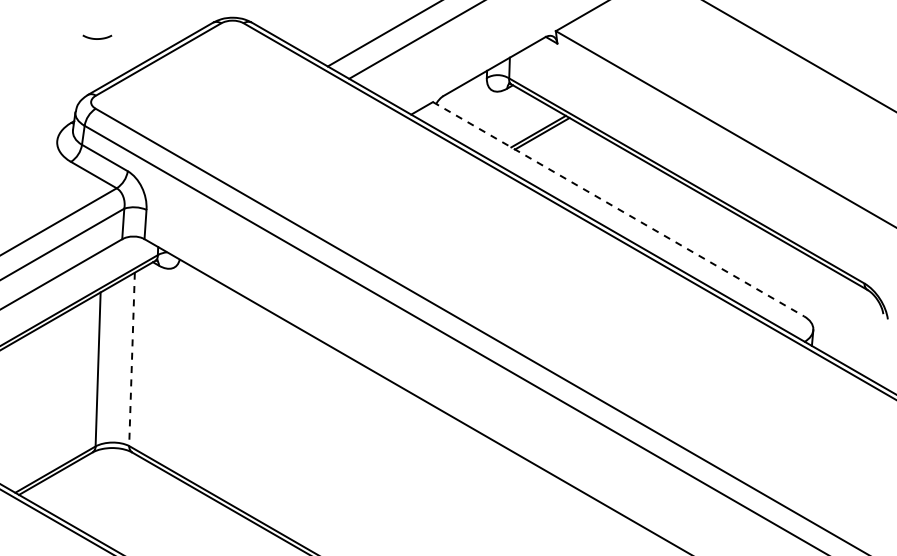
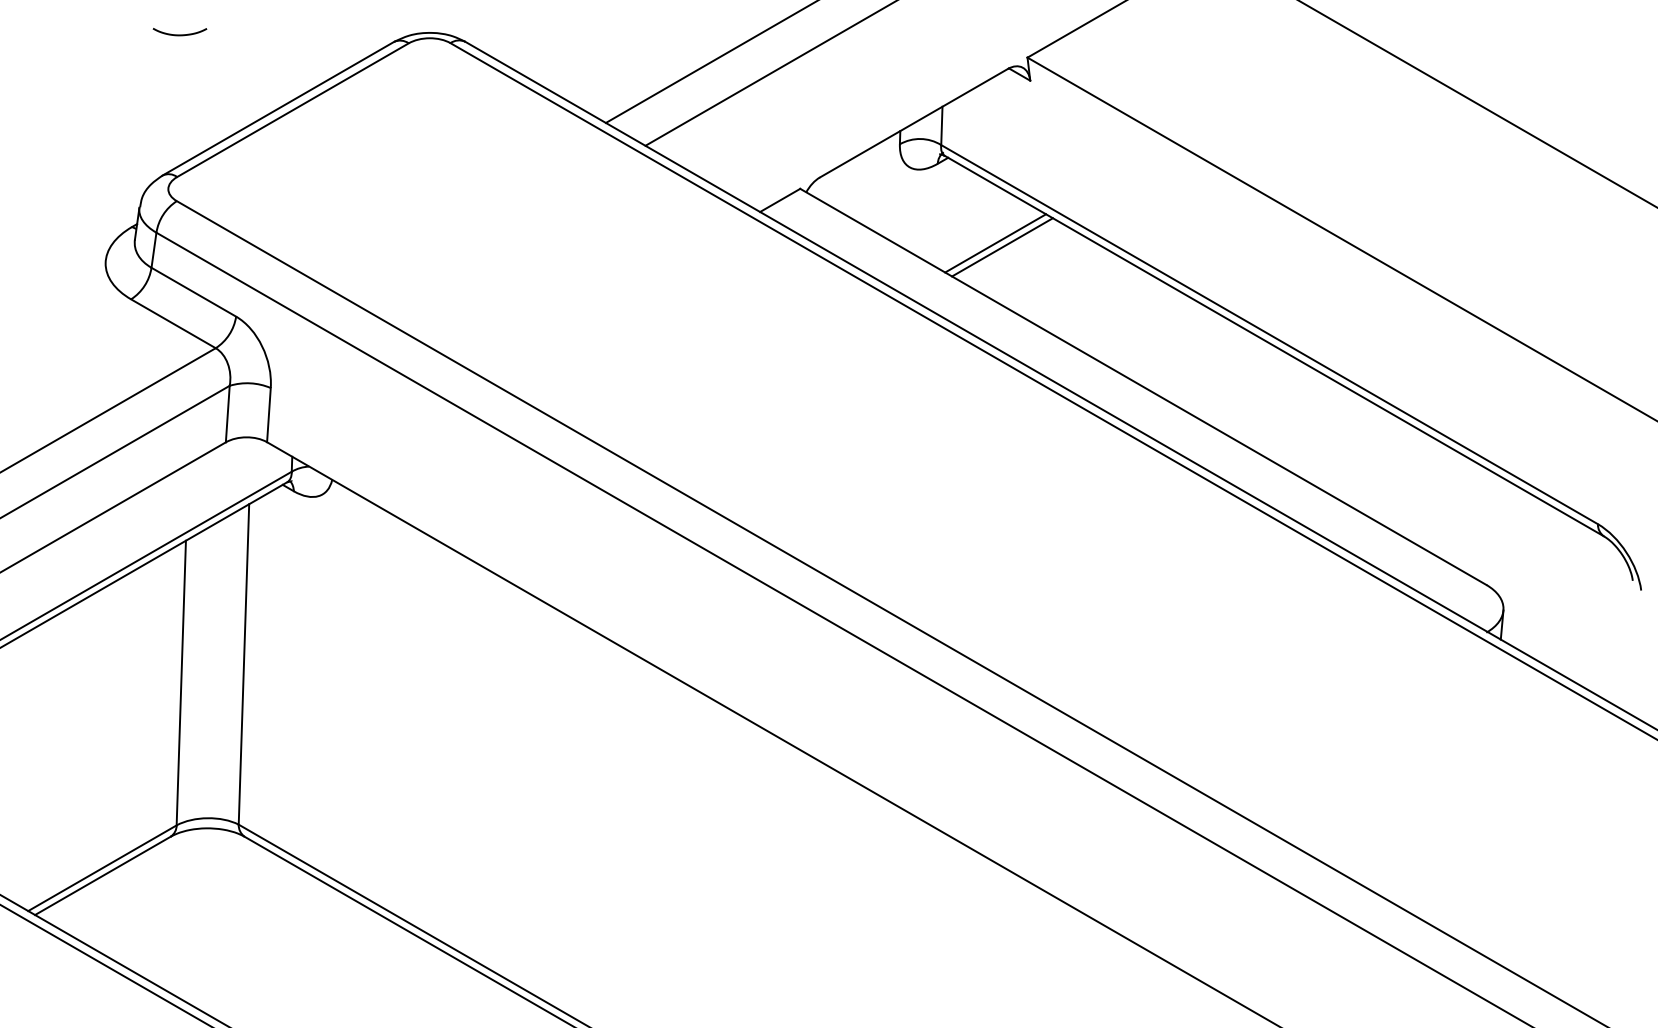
curve: (97, 38) -> (180, 34), moved
line: (618, 209) -> (1143, 387), dashed -> solid
line: (132, 359) -> (244, 664), dashed -> solid

